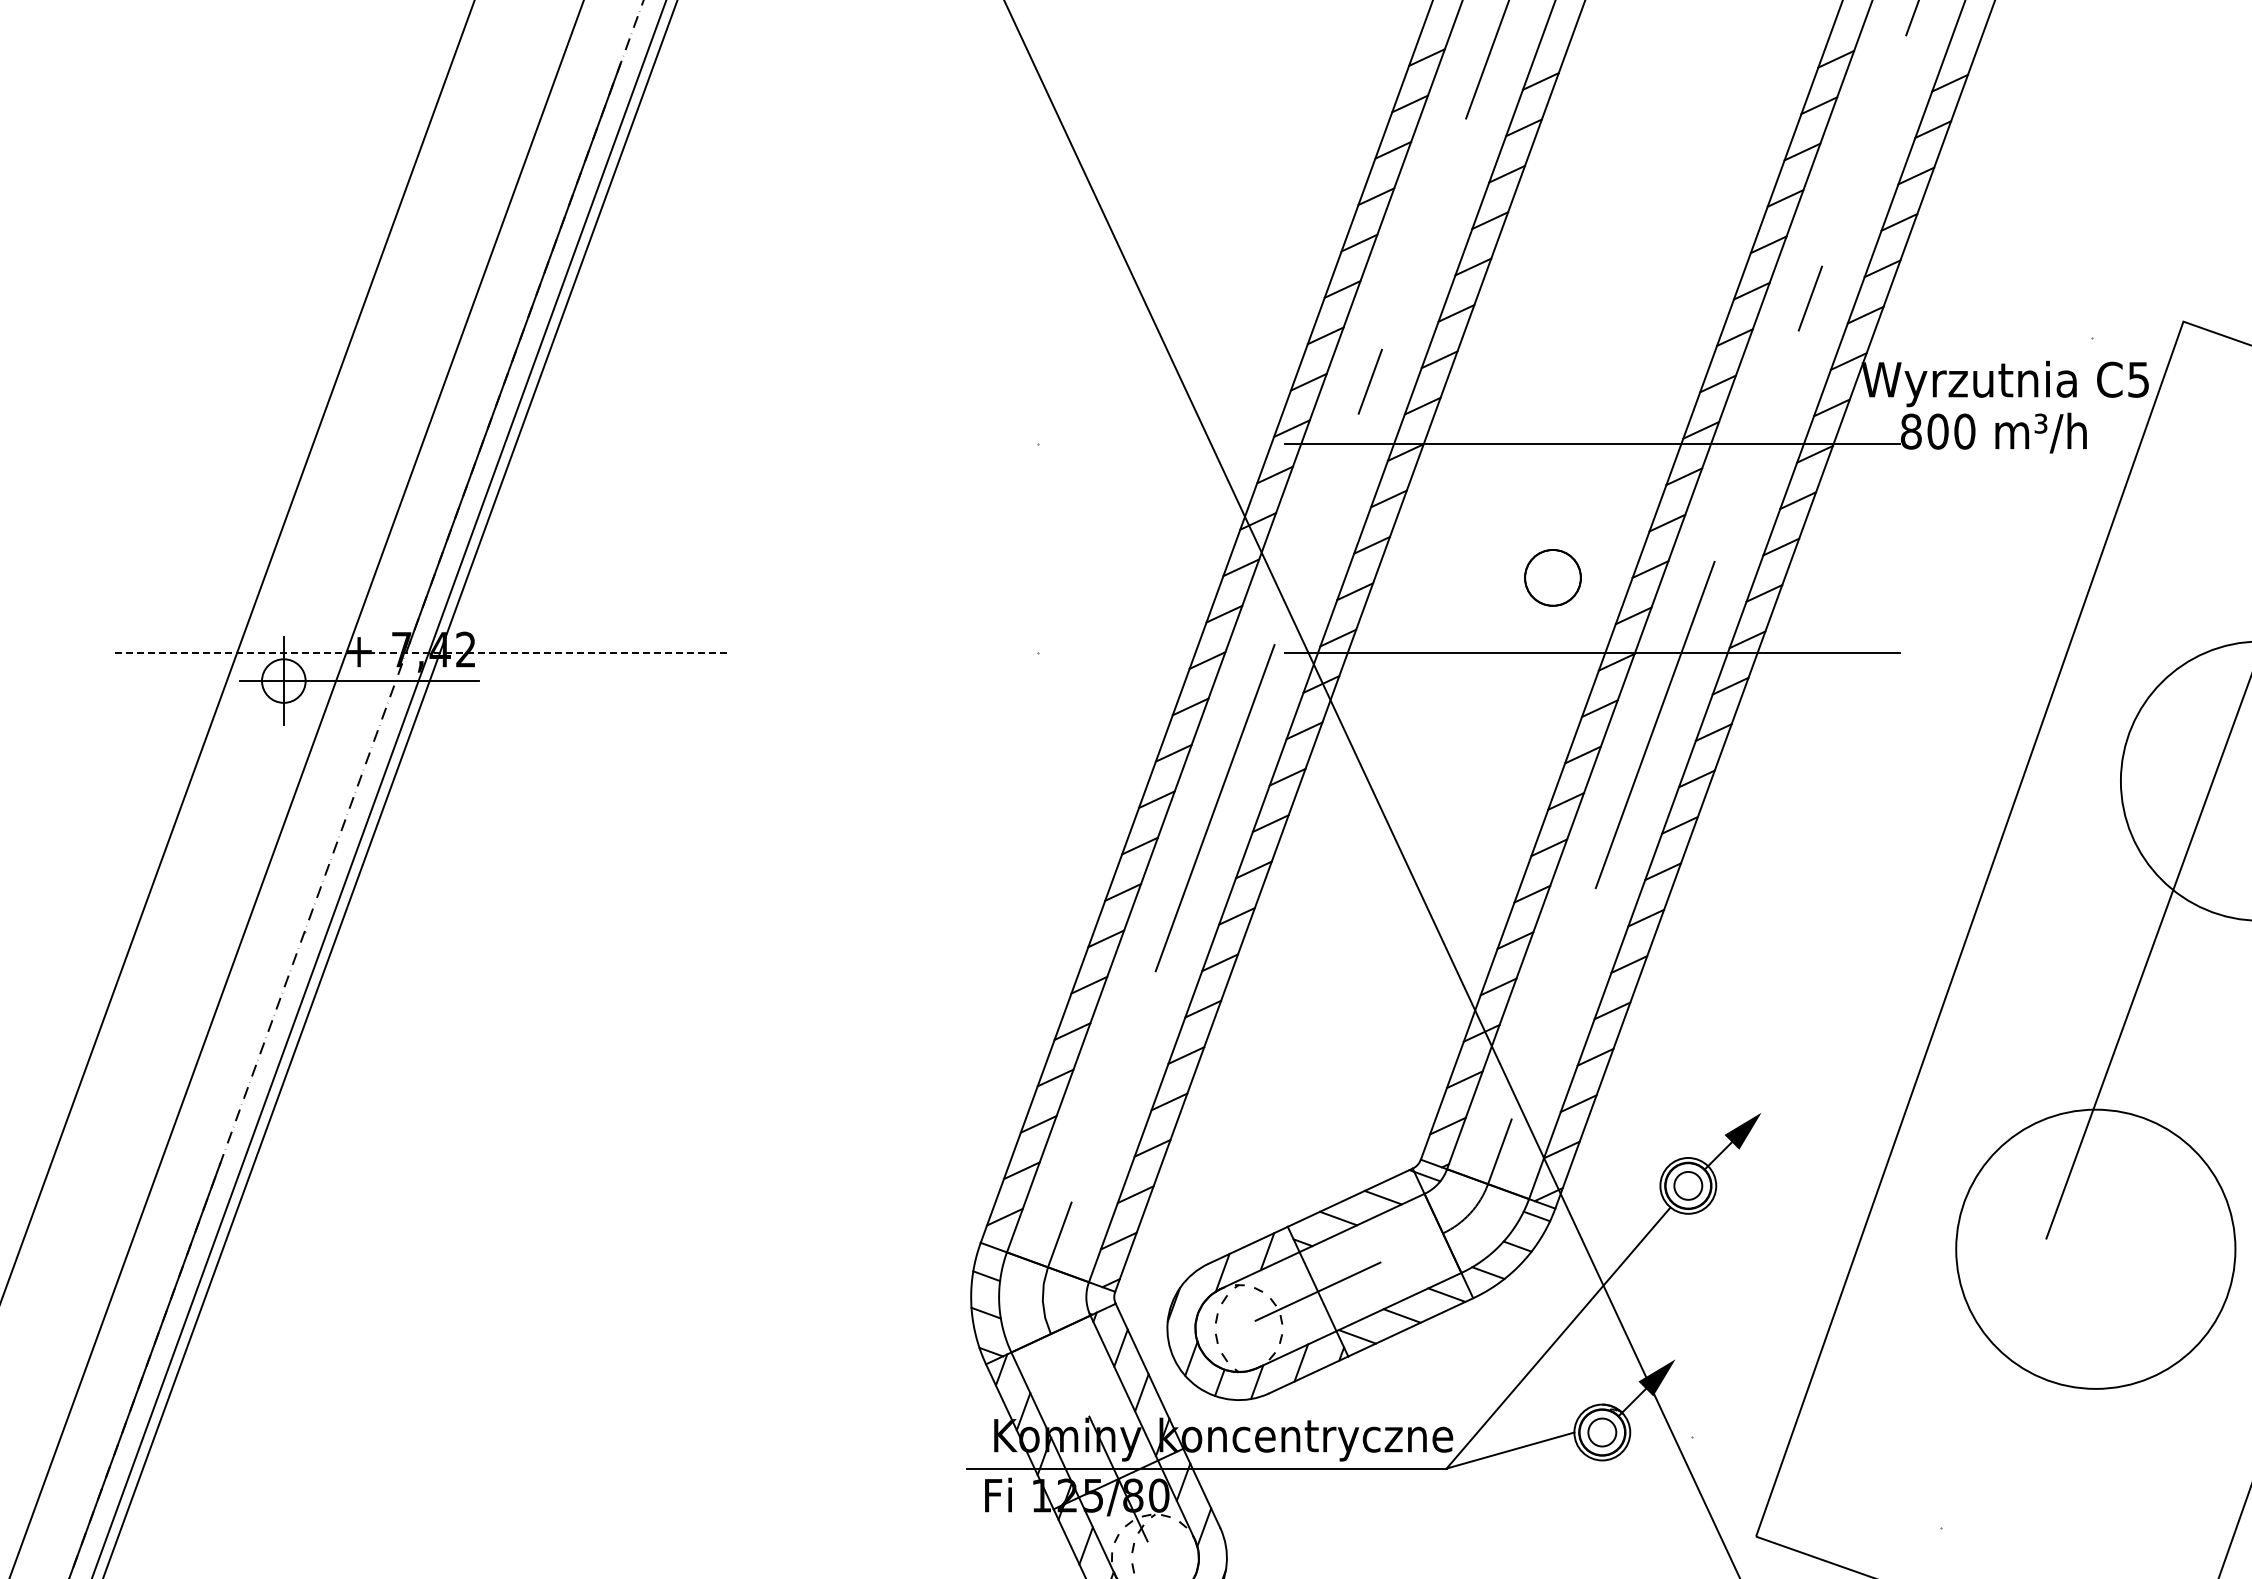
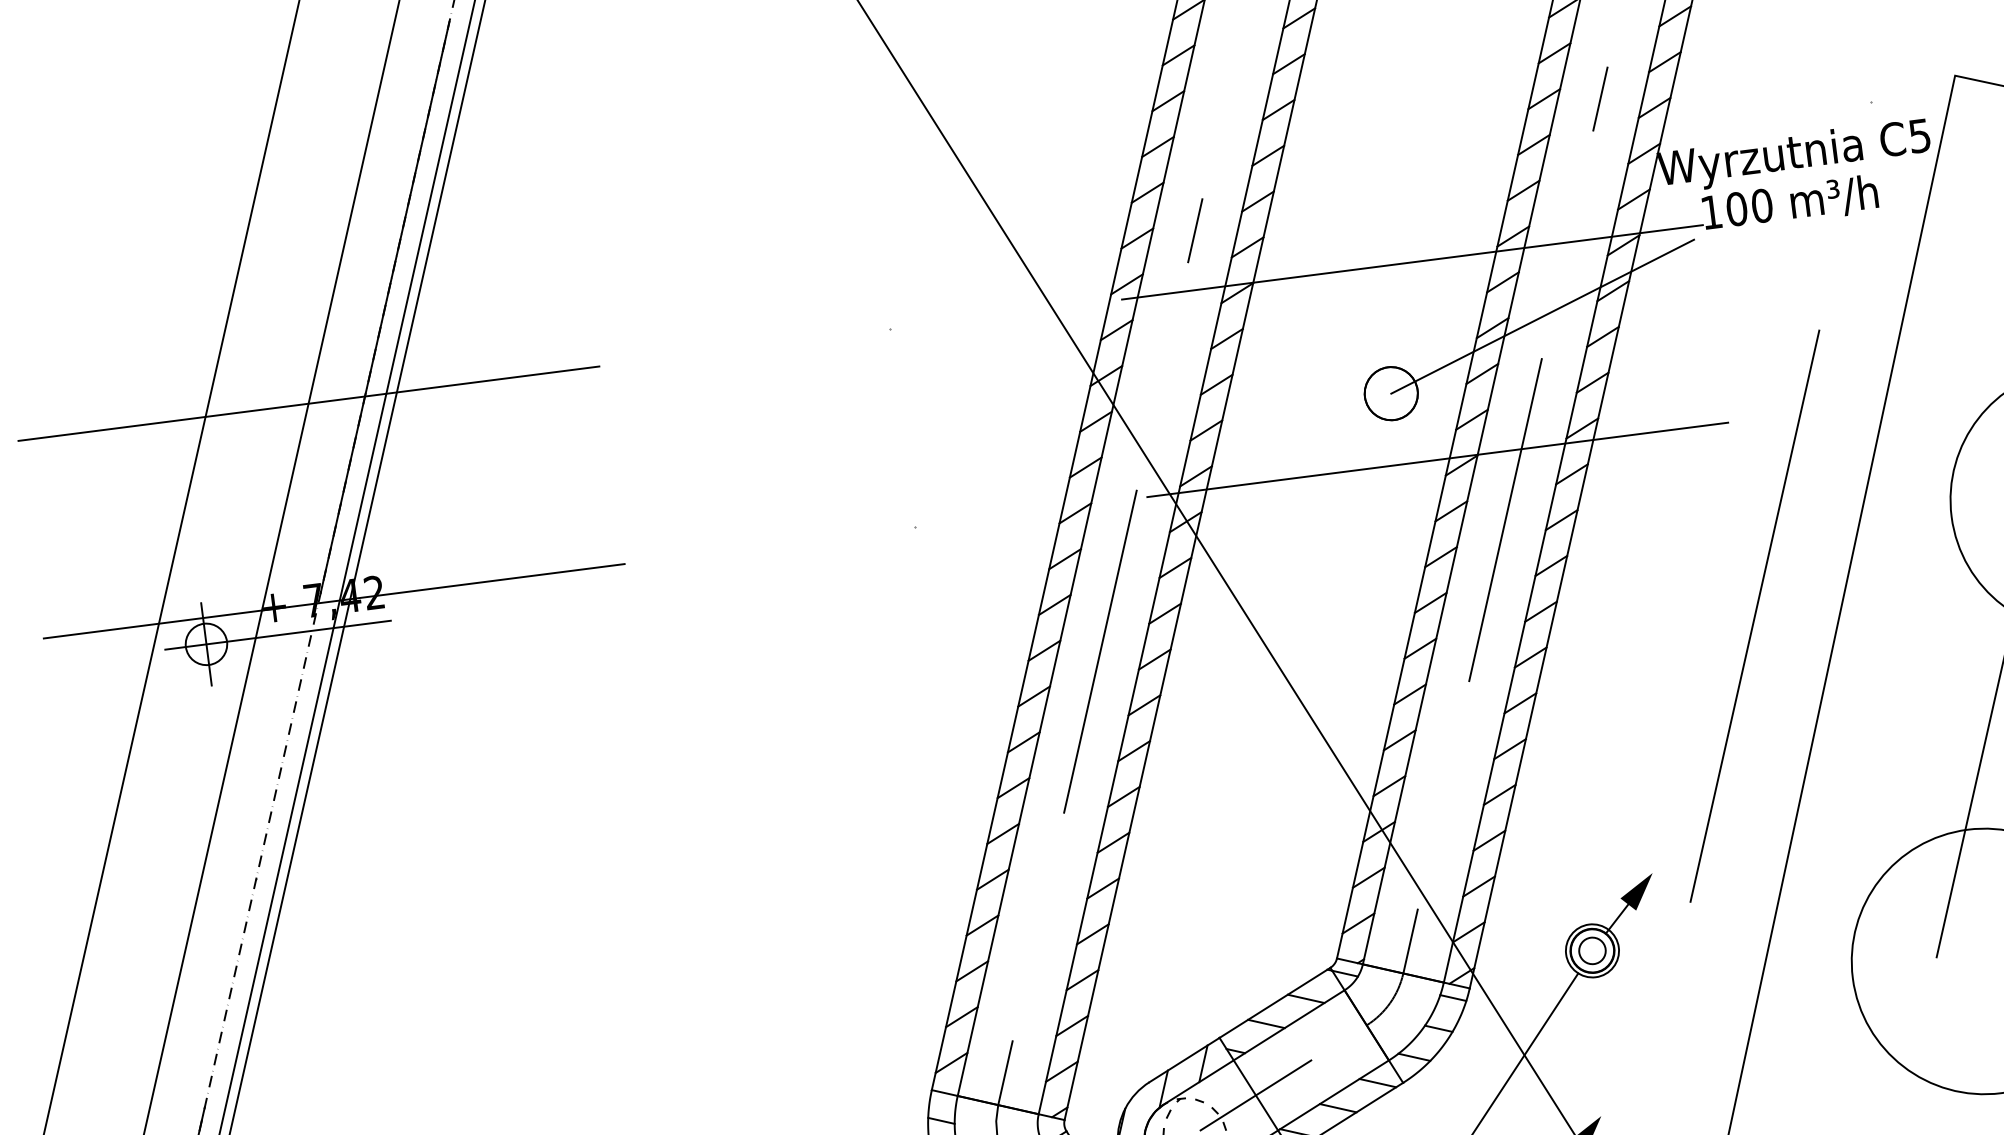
text: (1910, 431) -> (1710, 212), 800 -> 100
line: (422, 443) -> (308, 403), added
line: (1720, 517) -> (1542, 316), added
line: (422, 653) -> (333, 601), dashed -> solid
line: (1902, 858) -> (1754, 616), added

